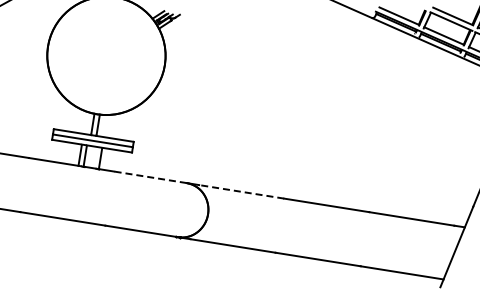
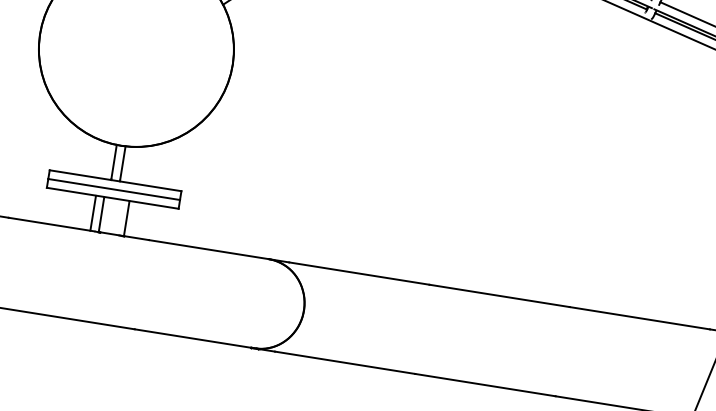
line: (150, 177) -> (209, 249), dashed -> solid
line: (241, 191) -> (359, 273), dashed -> solid

